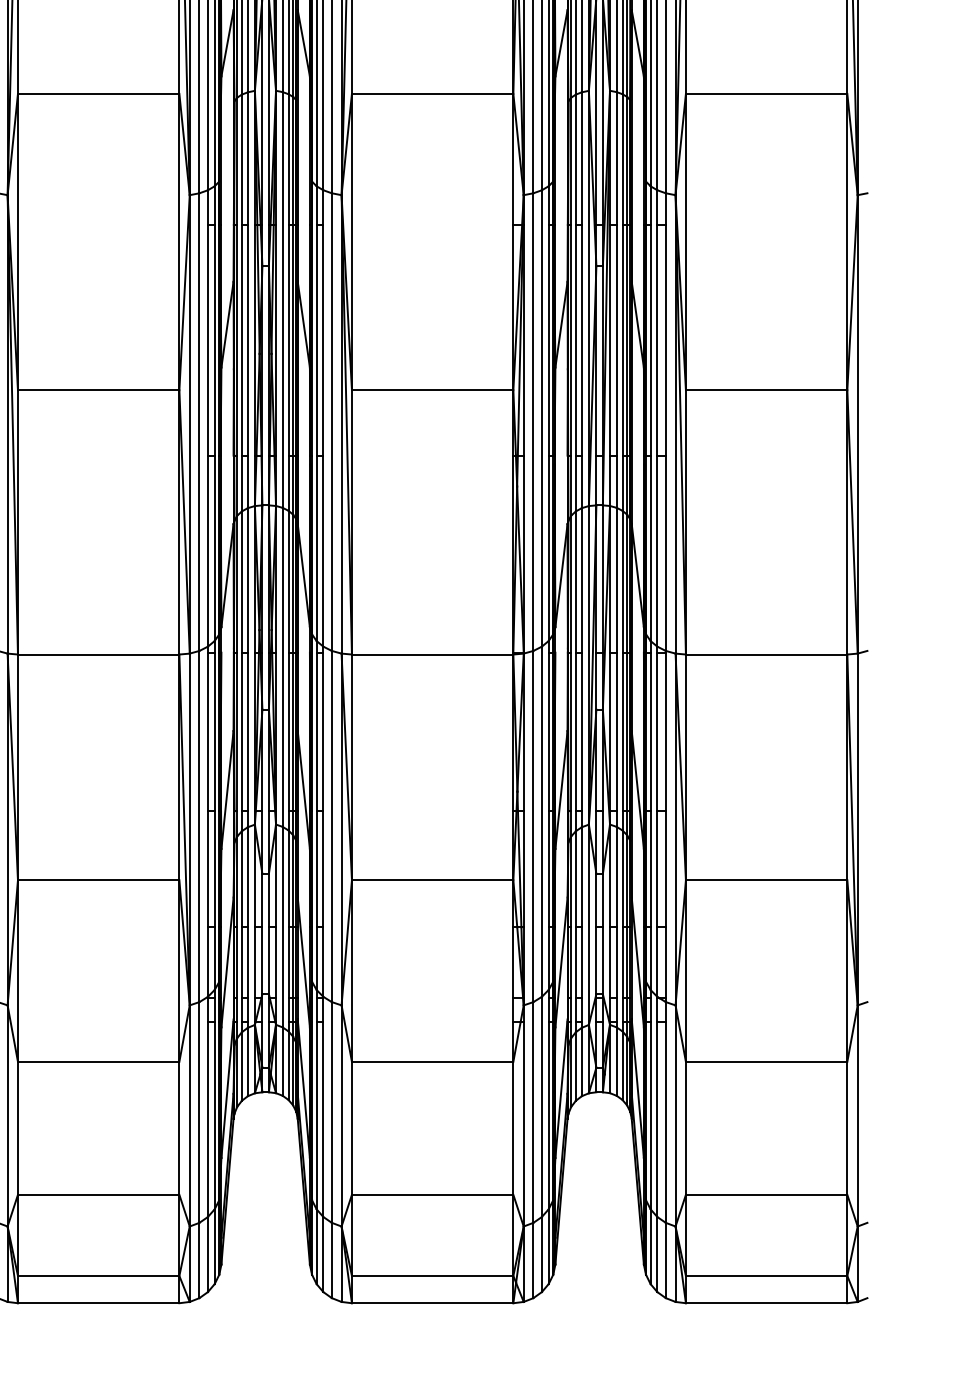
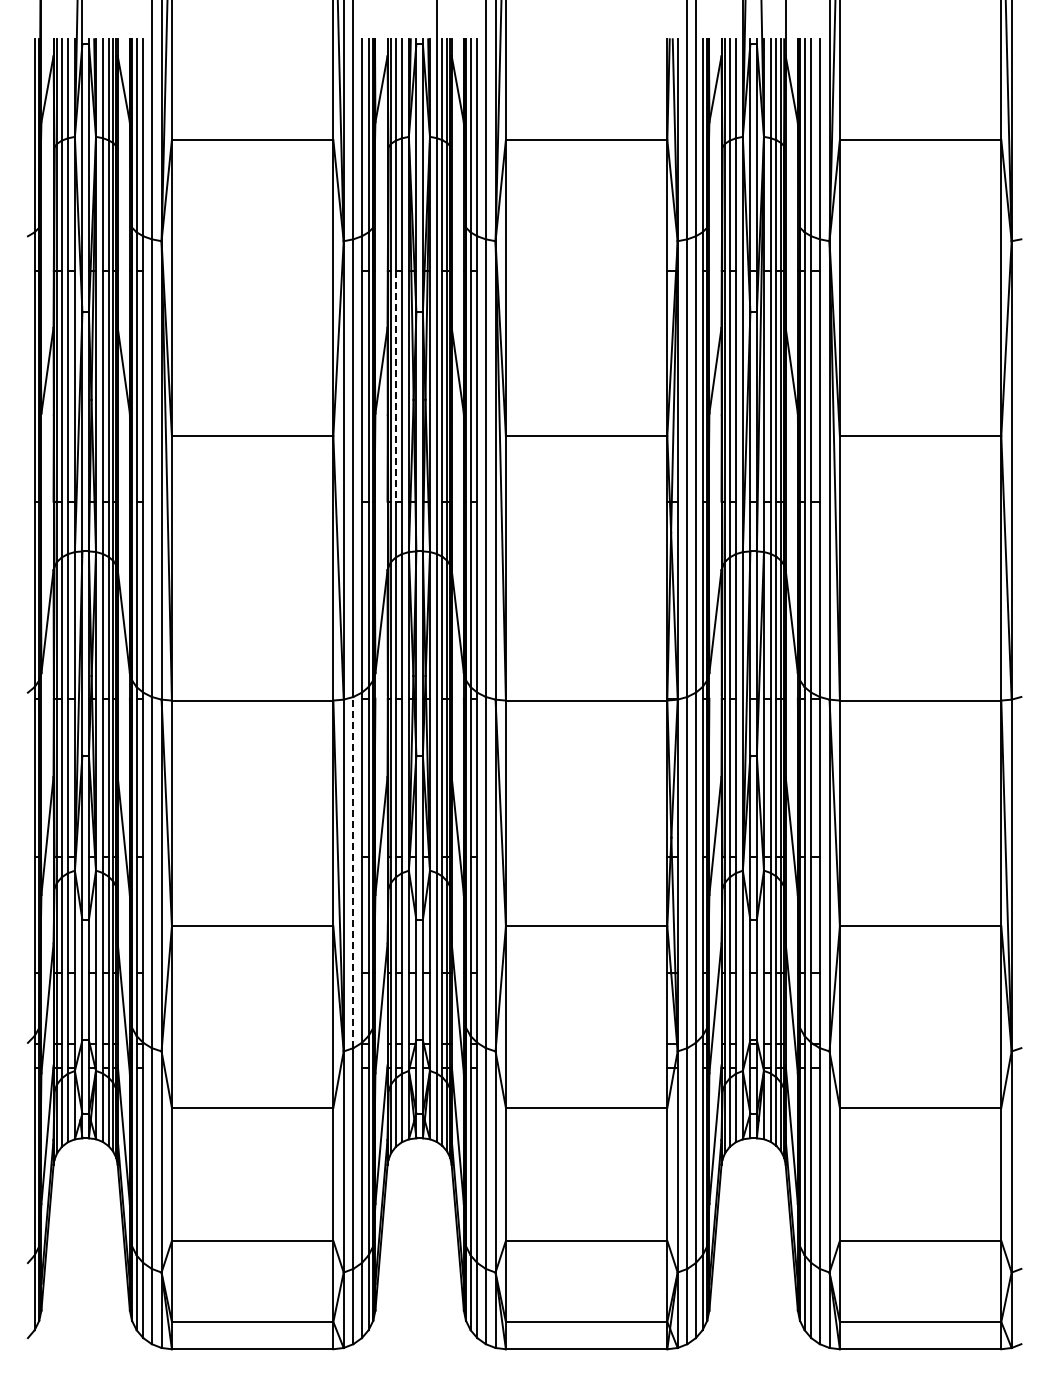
line: (241, 340) -> (395, 386), solid -> dashed
line: (199, 826) -> (353, 872), solid -> dashed

